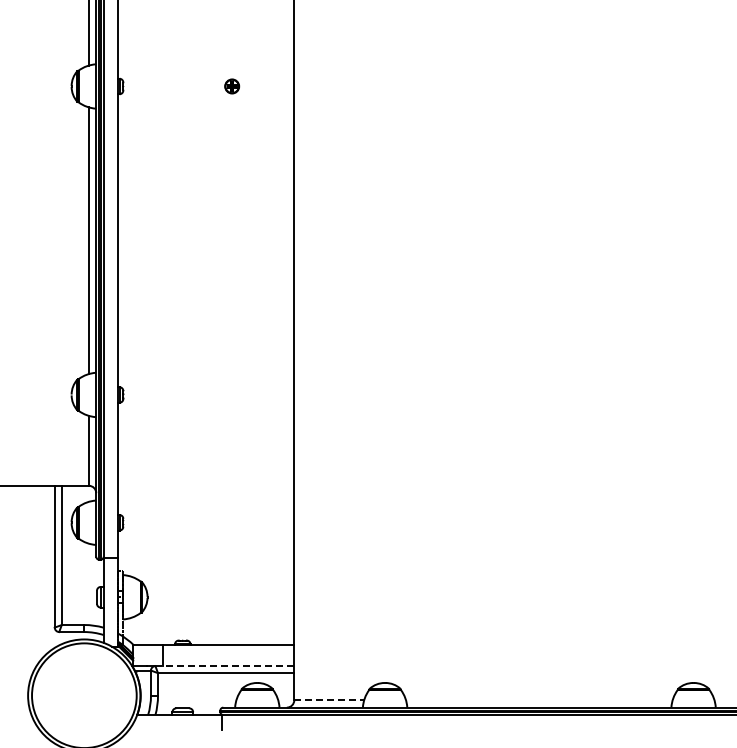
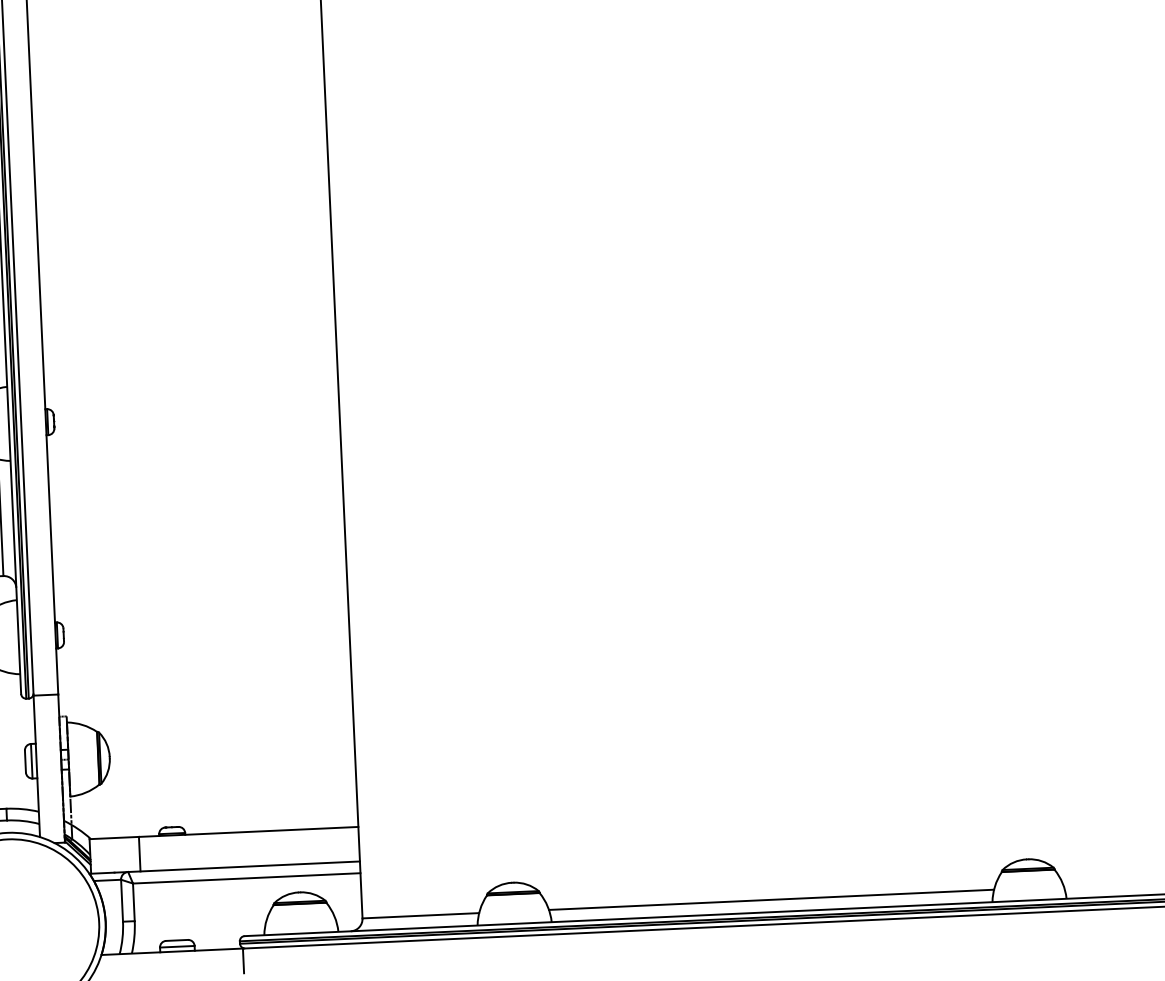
line: (224, 666) -> (243, 867), dashed -> solid
line: (329, 700) -> (421, 916), dashed -> solid
line: (539, 700) -> (771, 900), added

